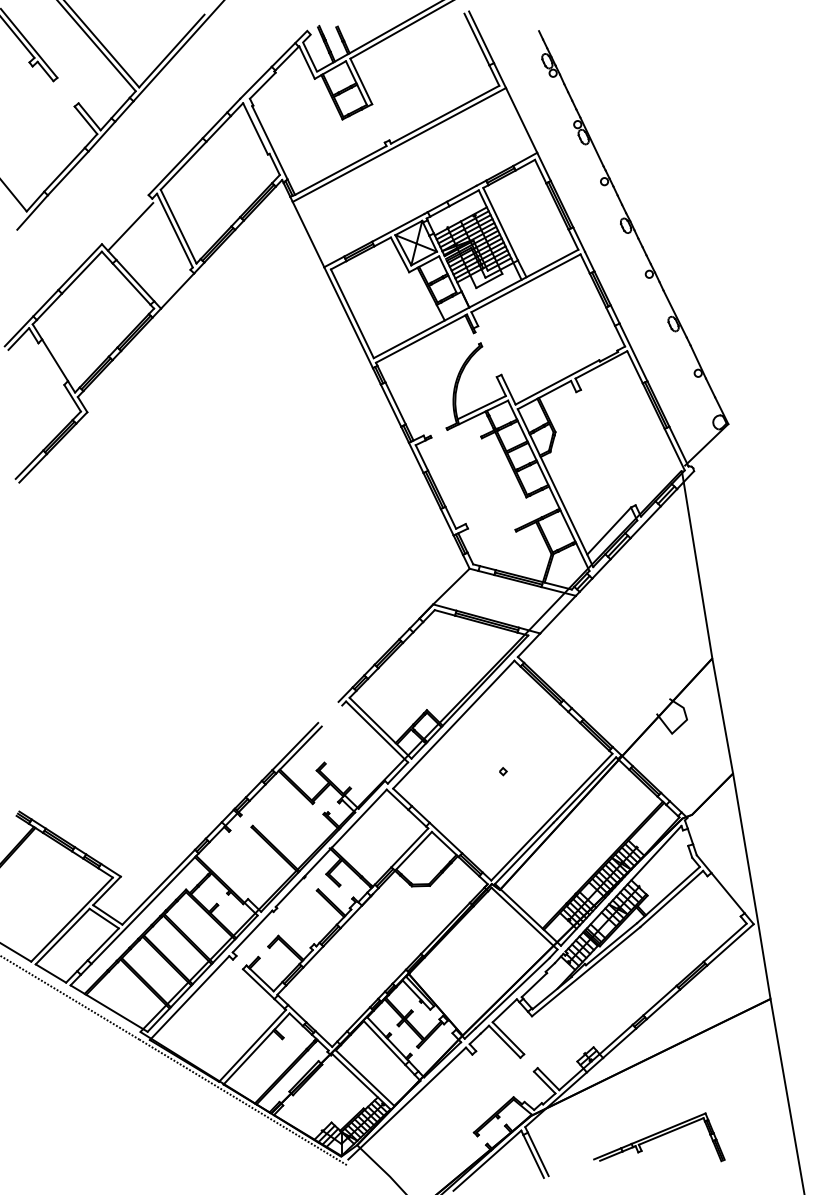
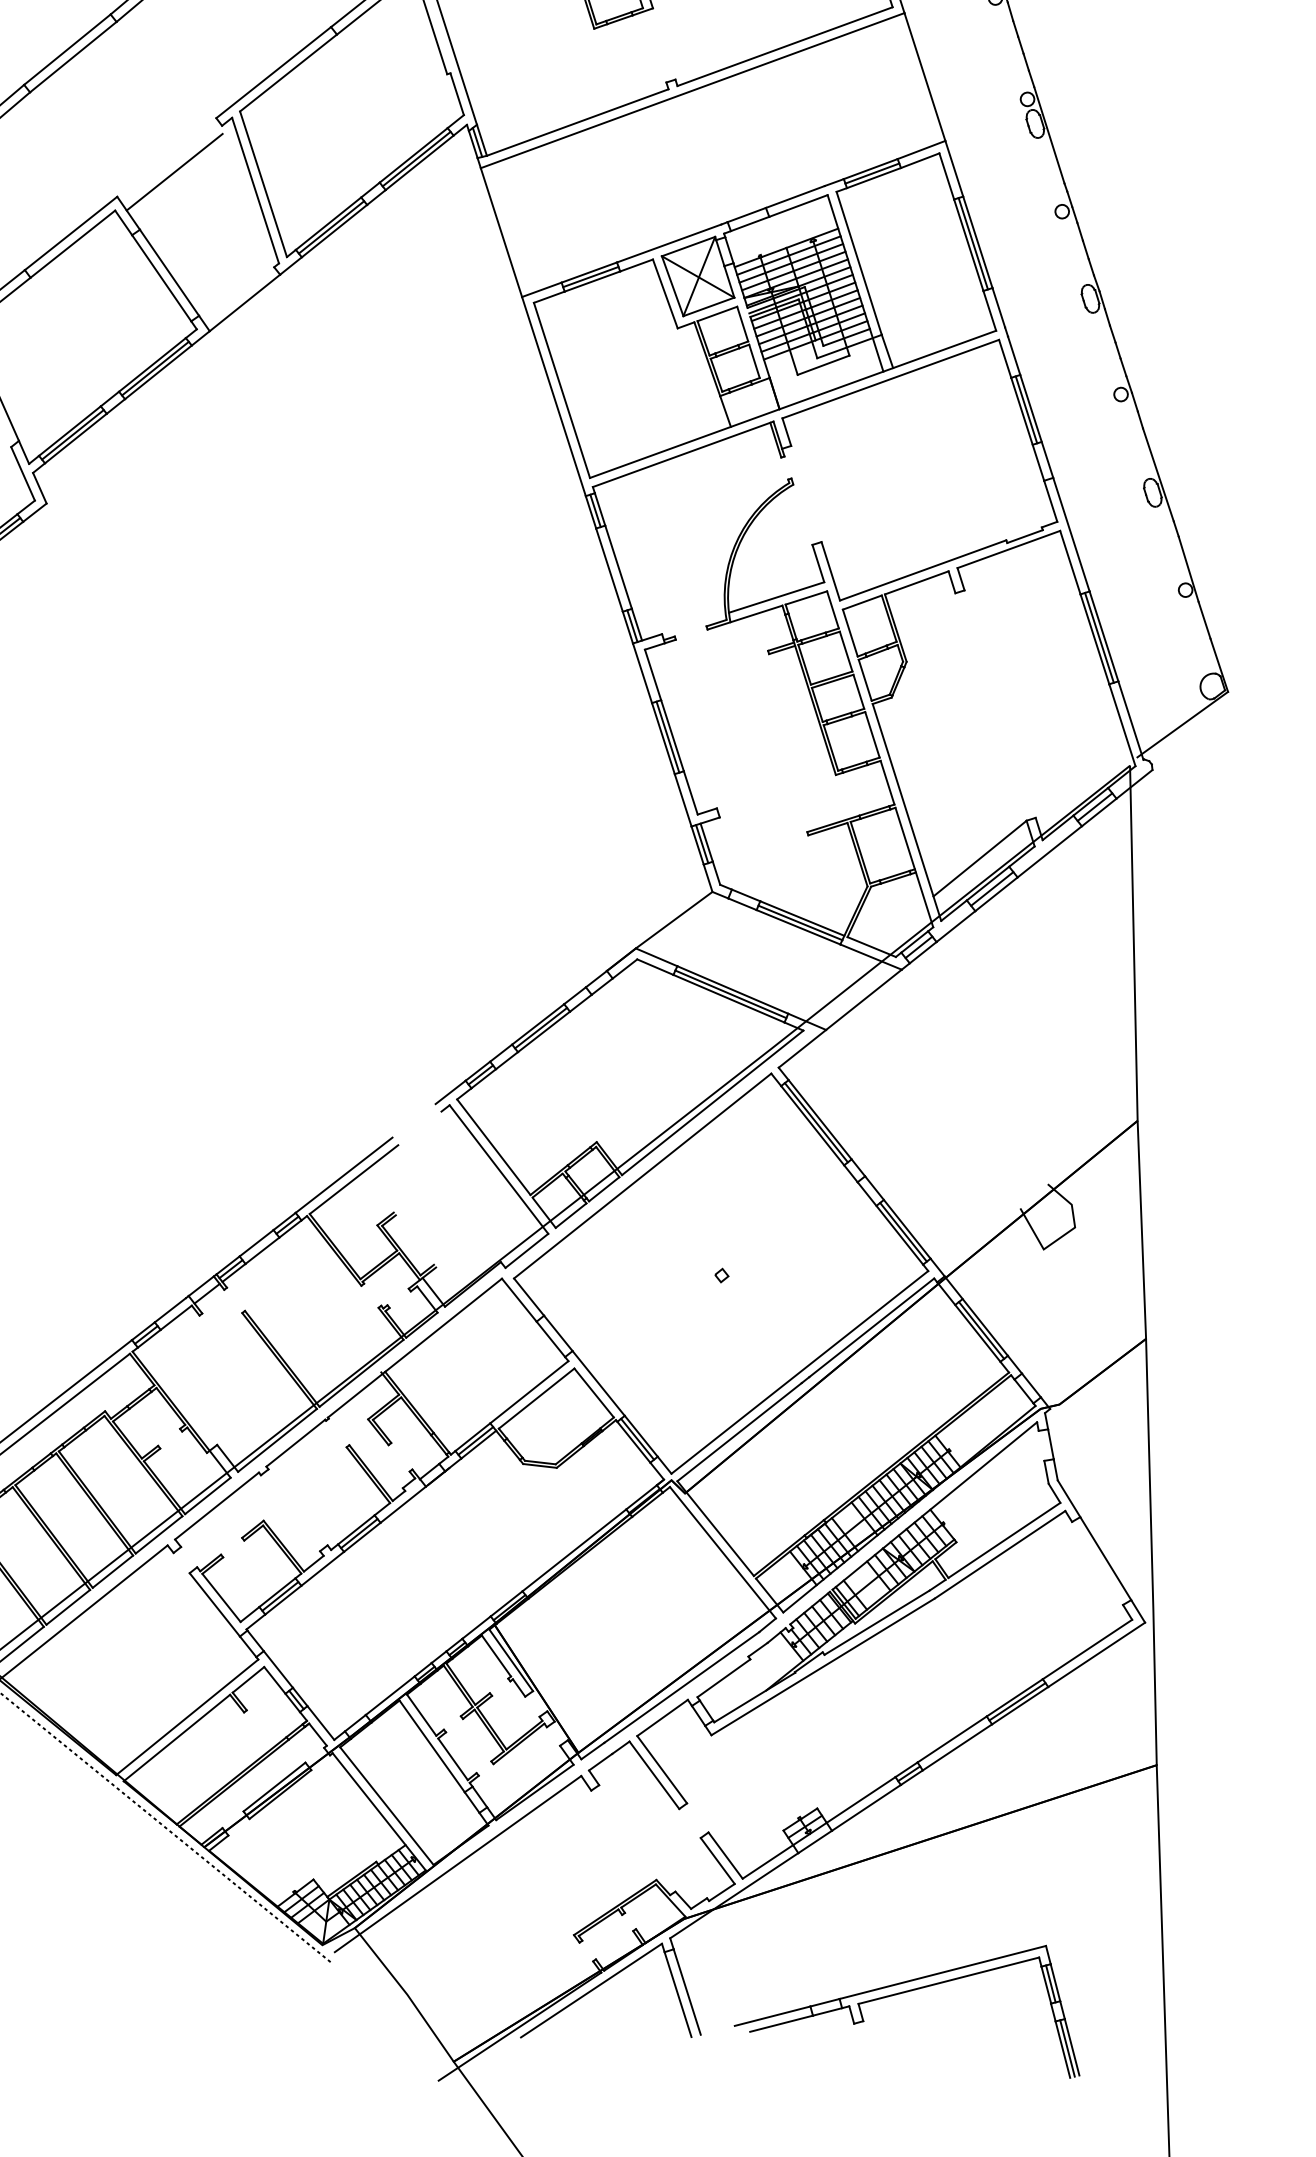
part: (659, 1137) -> (915, 1992), size x1.43

